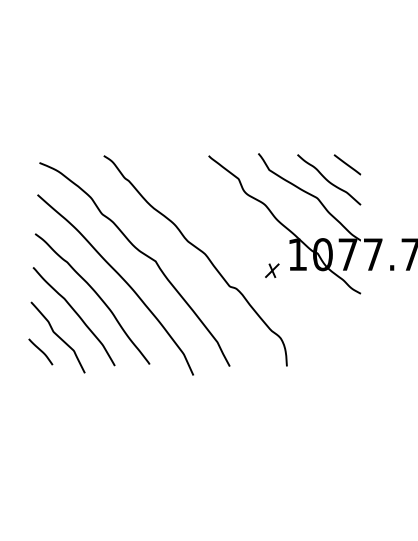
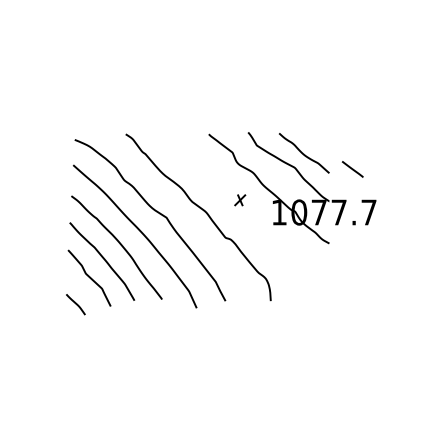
line: (347, 164) -> (352, 169), moved
part: (272, 271) -> (240, 200), moved
curve: (40, 351) -> (75, 304), moved

